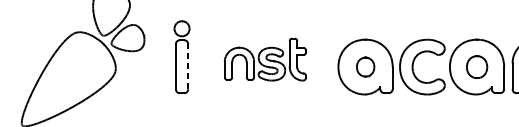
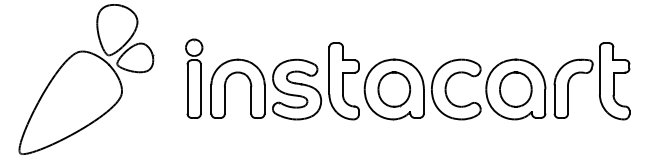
part: (264, 59) -> (284, 81), size x1.67
line: (187, 67) -> (200, 89), dashed -> solid
part: (365, 67) -> (394, 89), size x1.67
part: (476, 67) -> (515, 89), size x1.43

